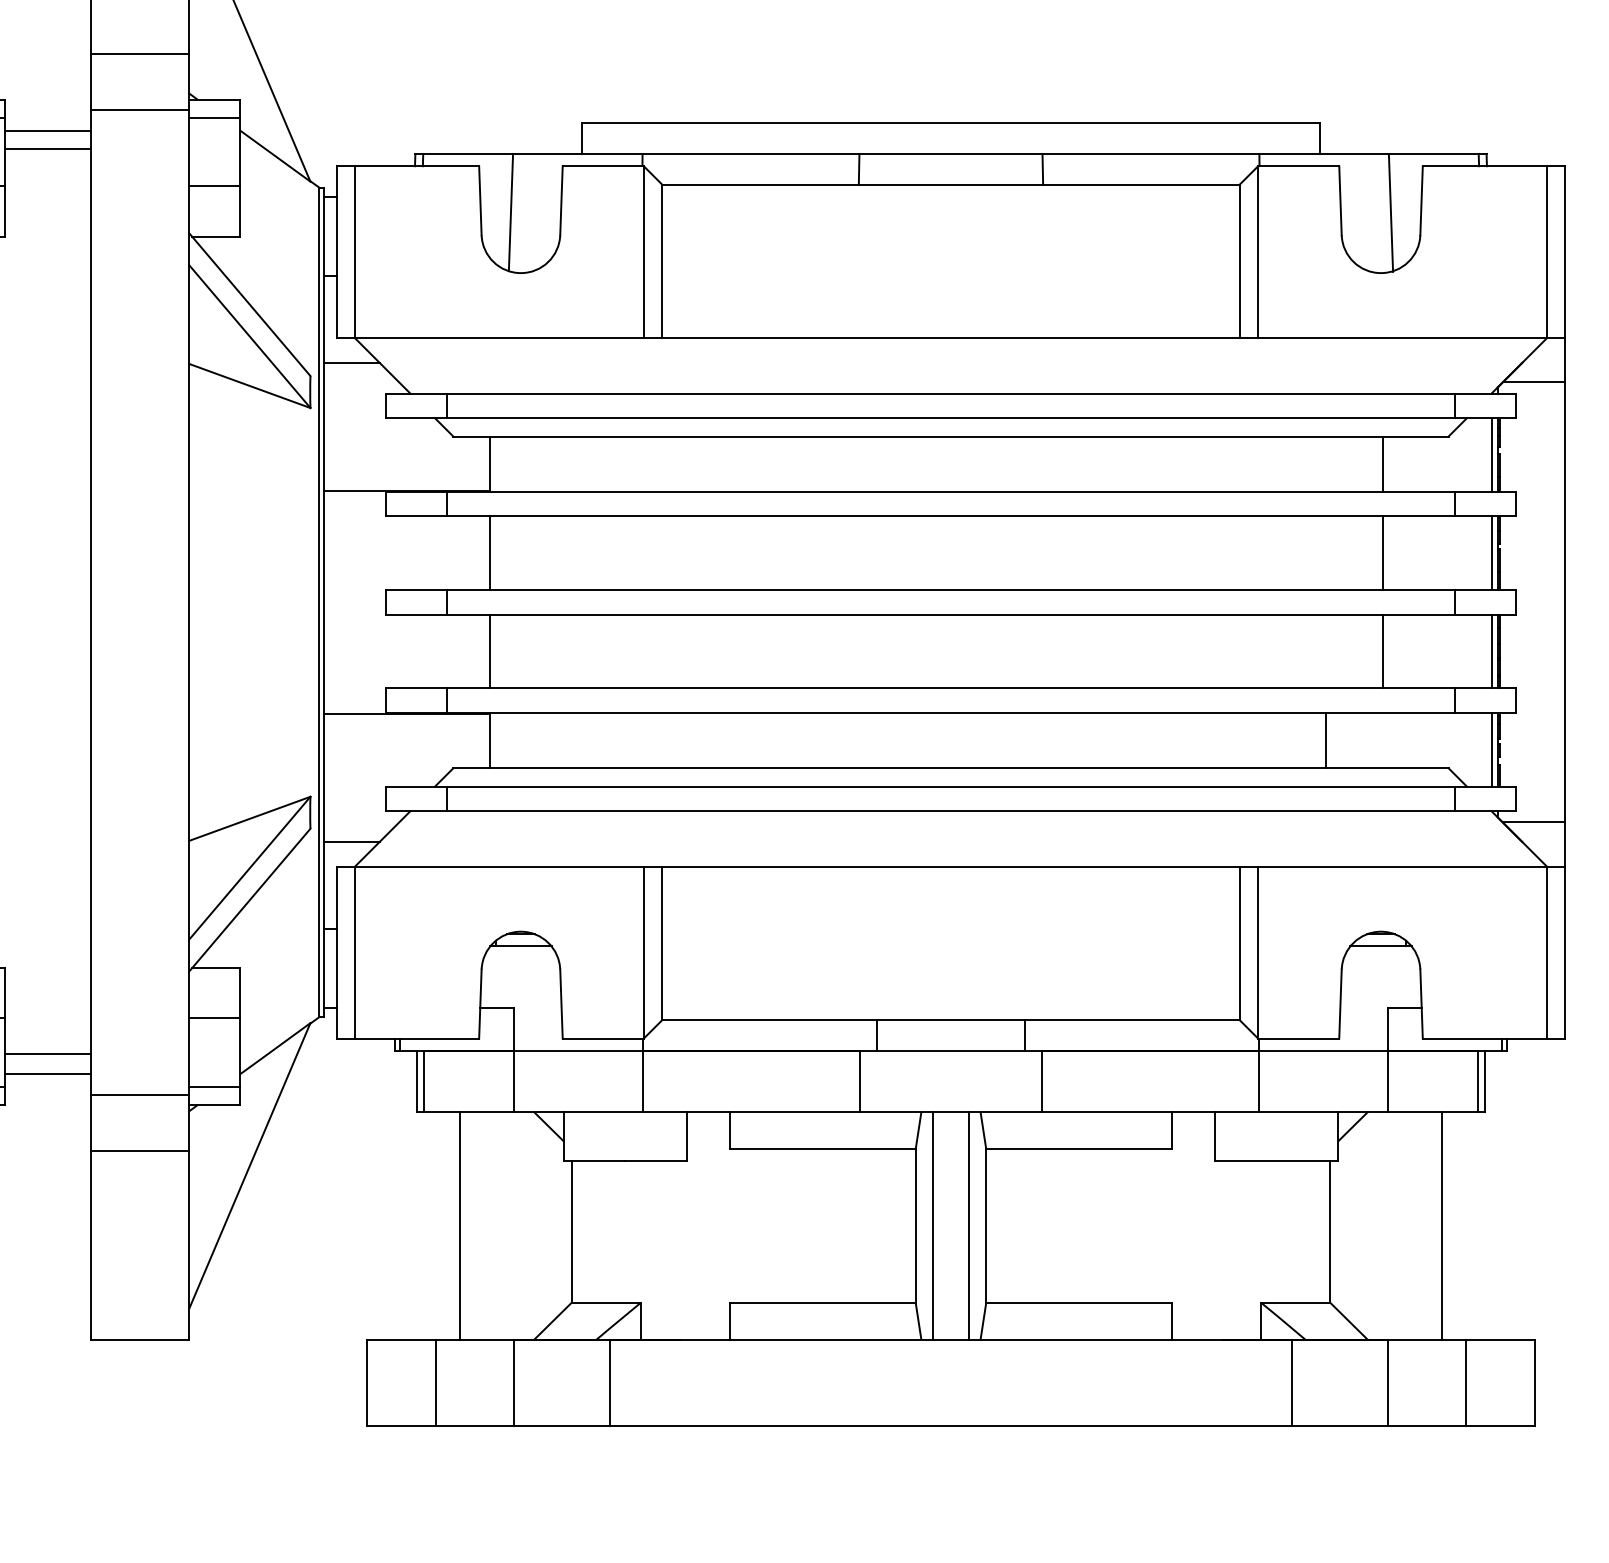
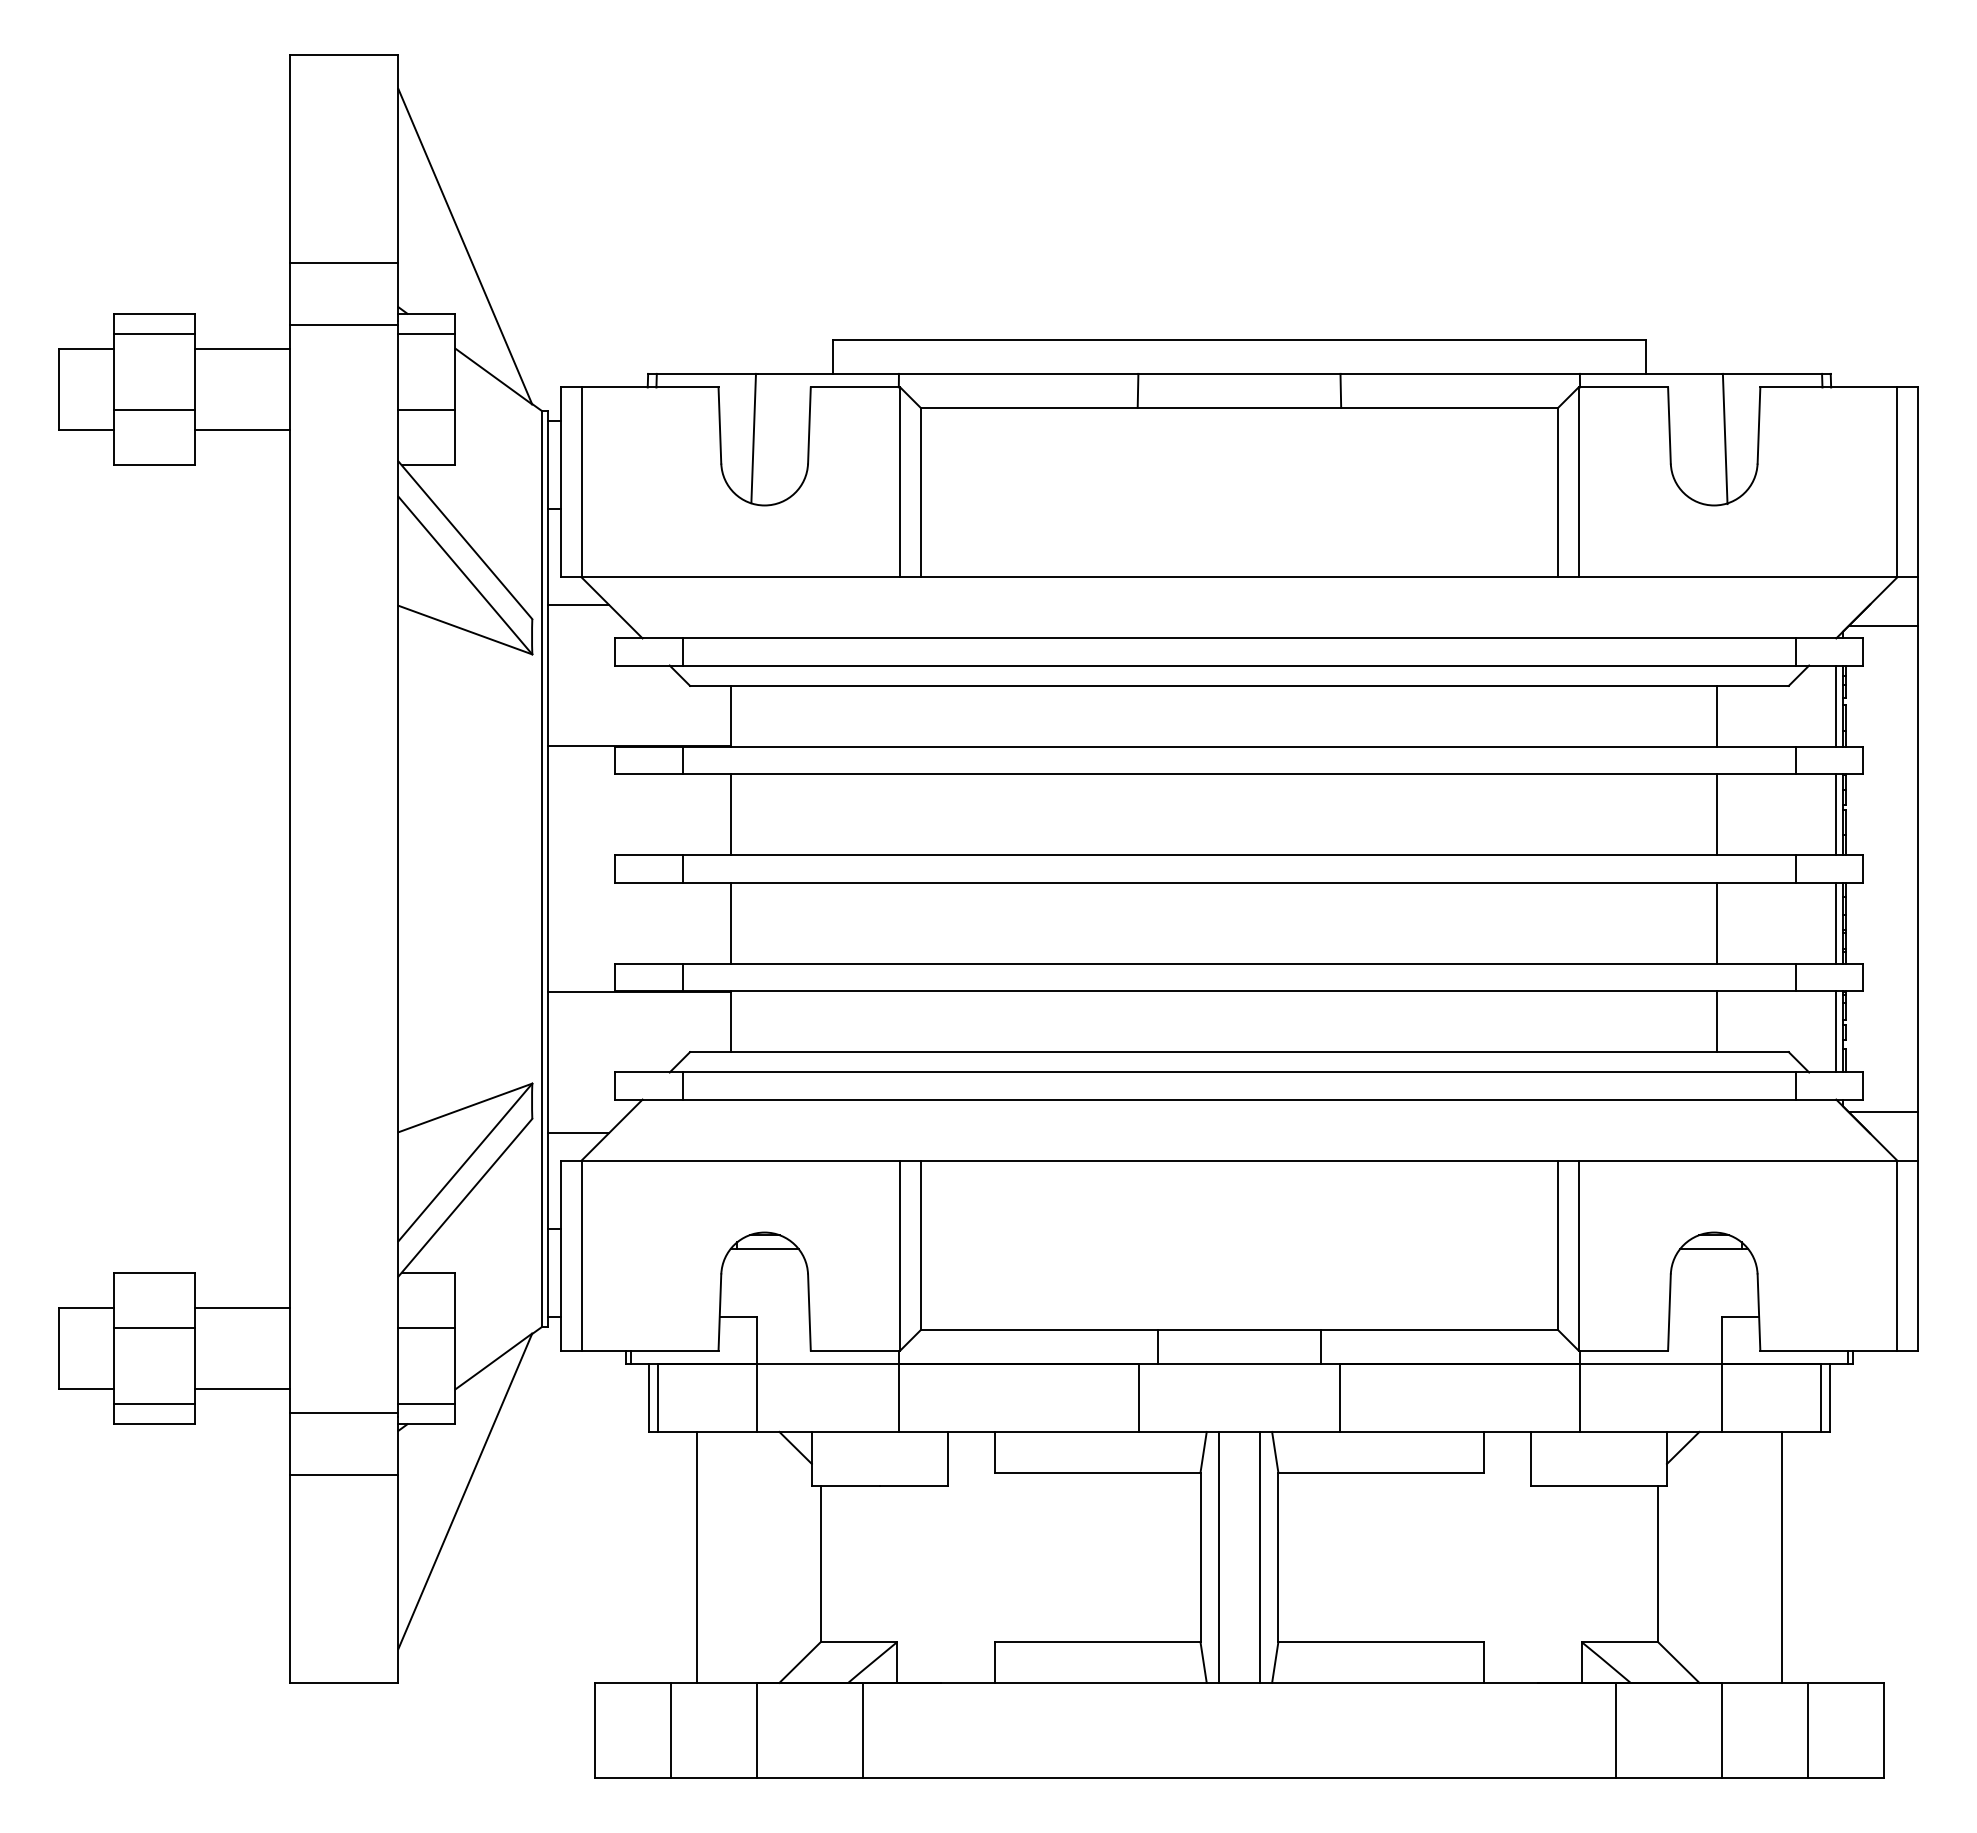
line: (47, 149) -> (241, 430), moved
line: (1326, 740) -> (1716, 1021), moved
line: (47, 1053) -> (241, 1307), moved

